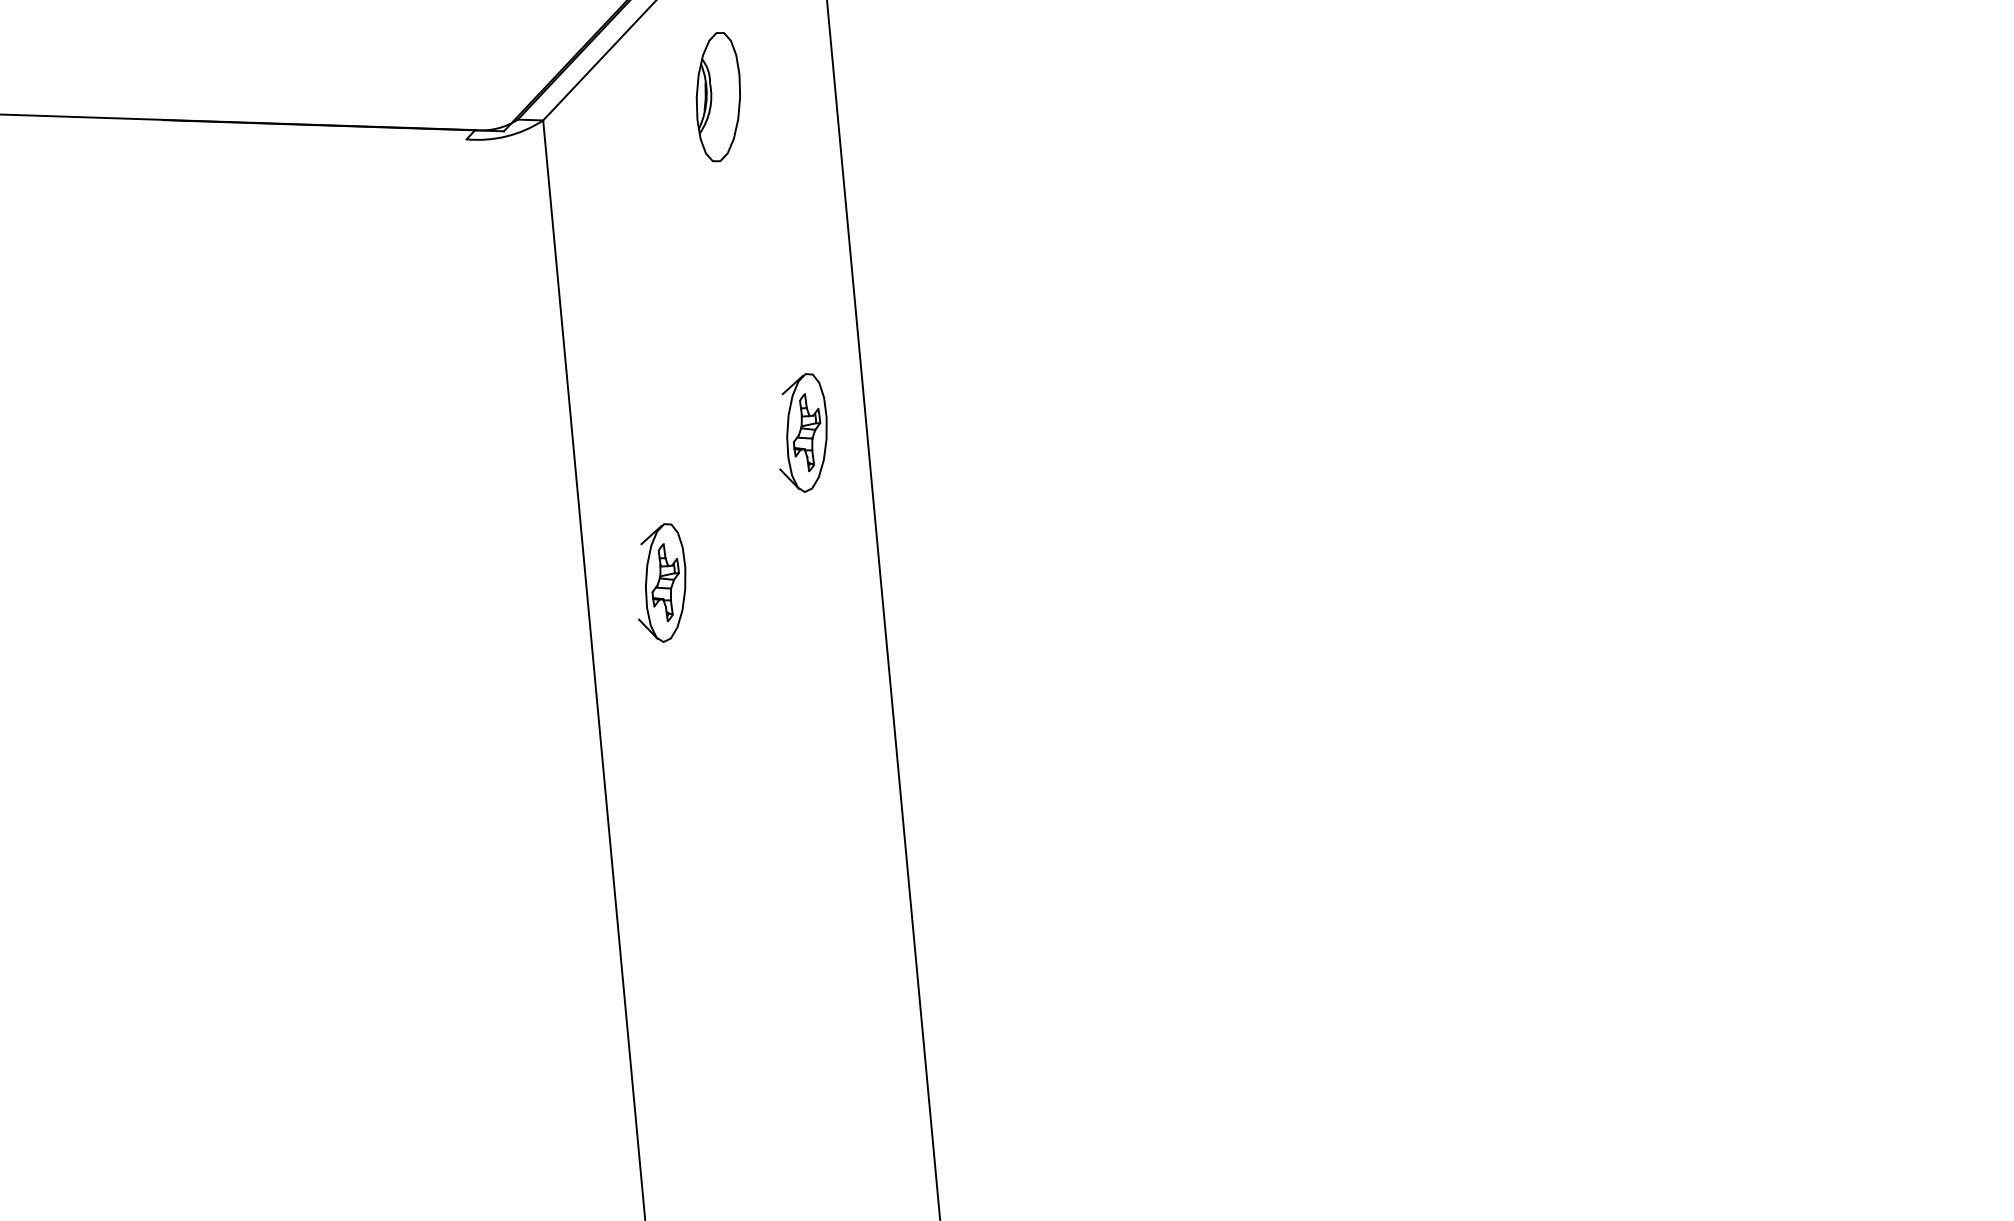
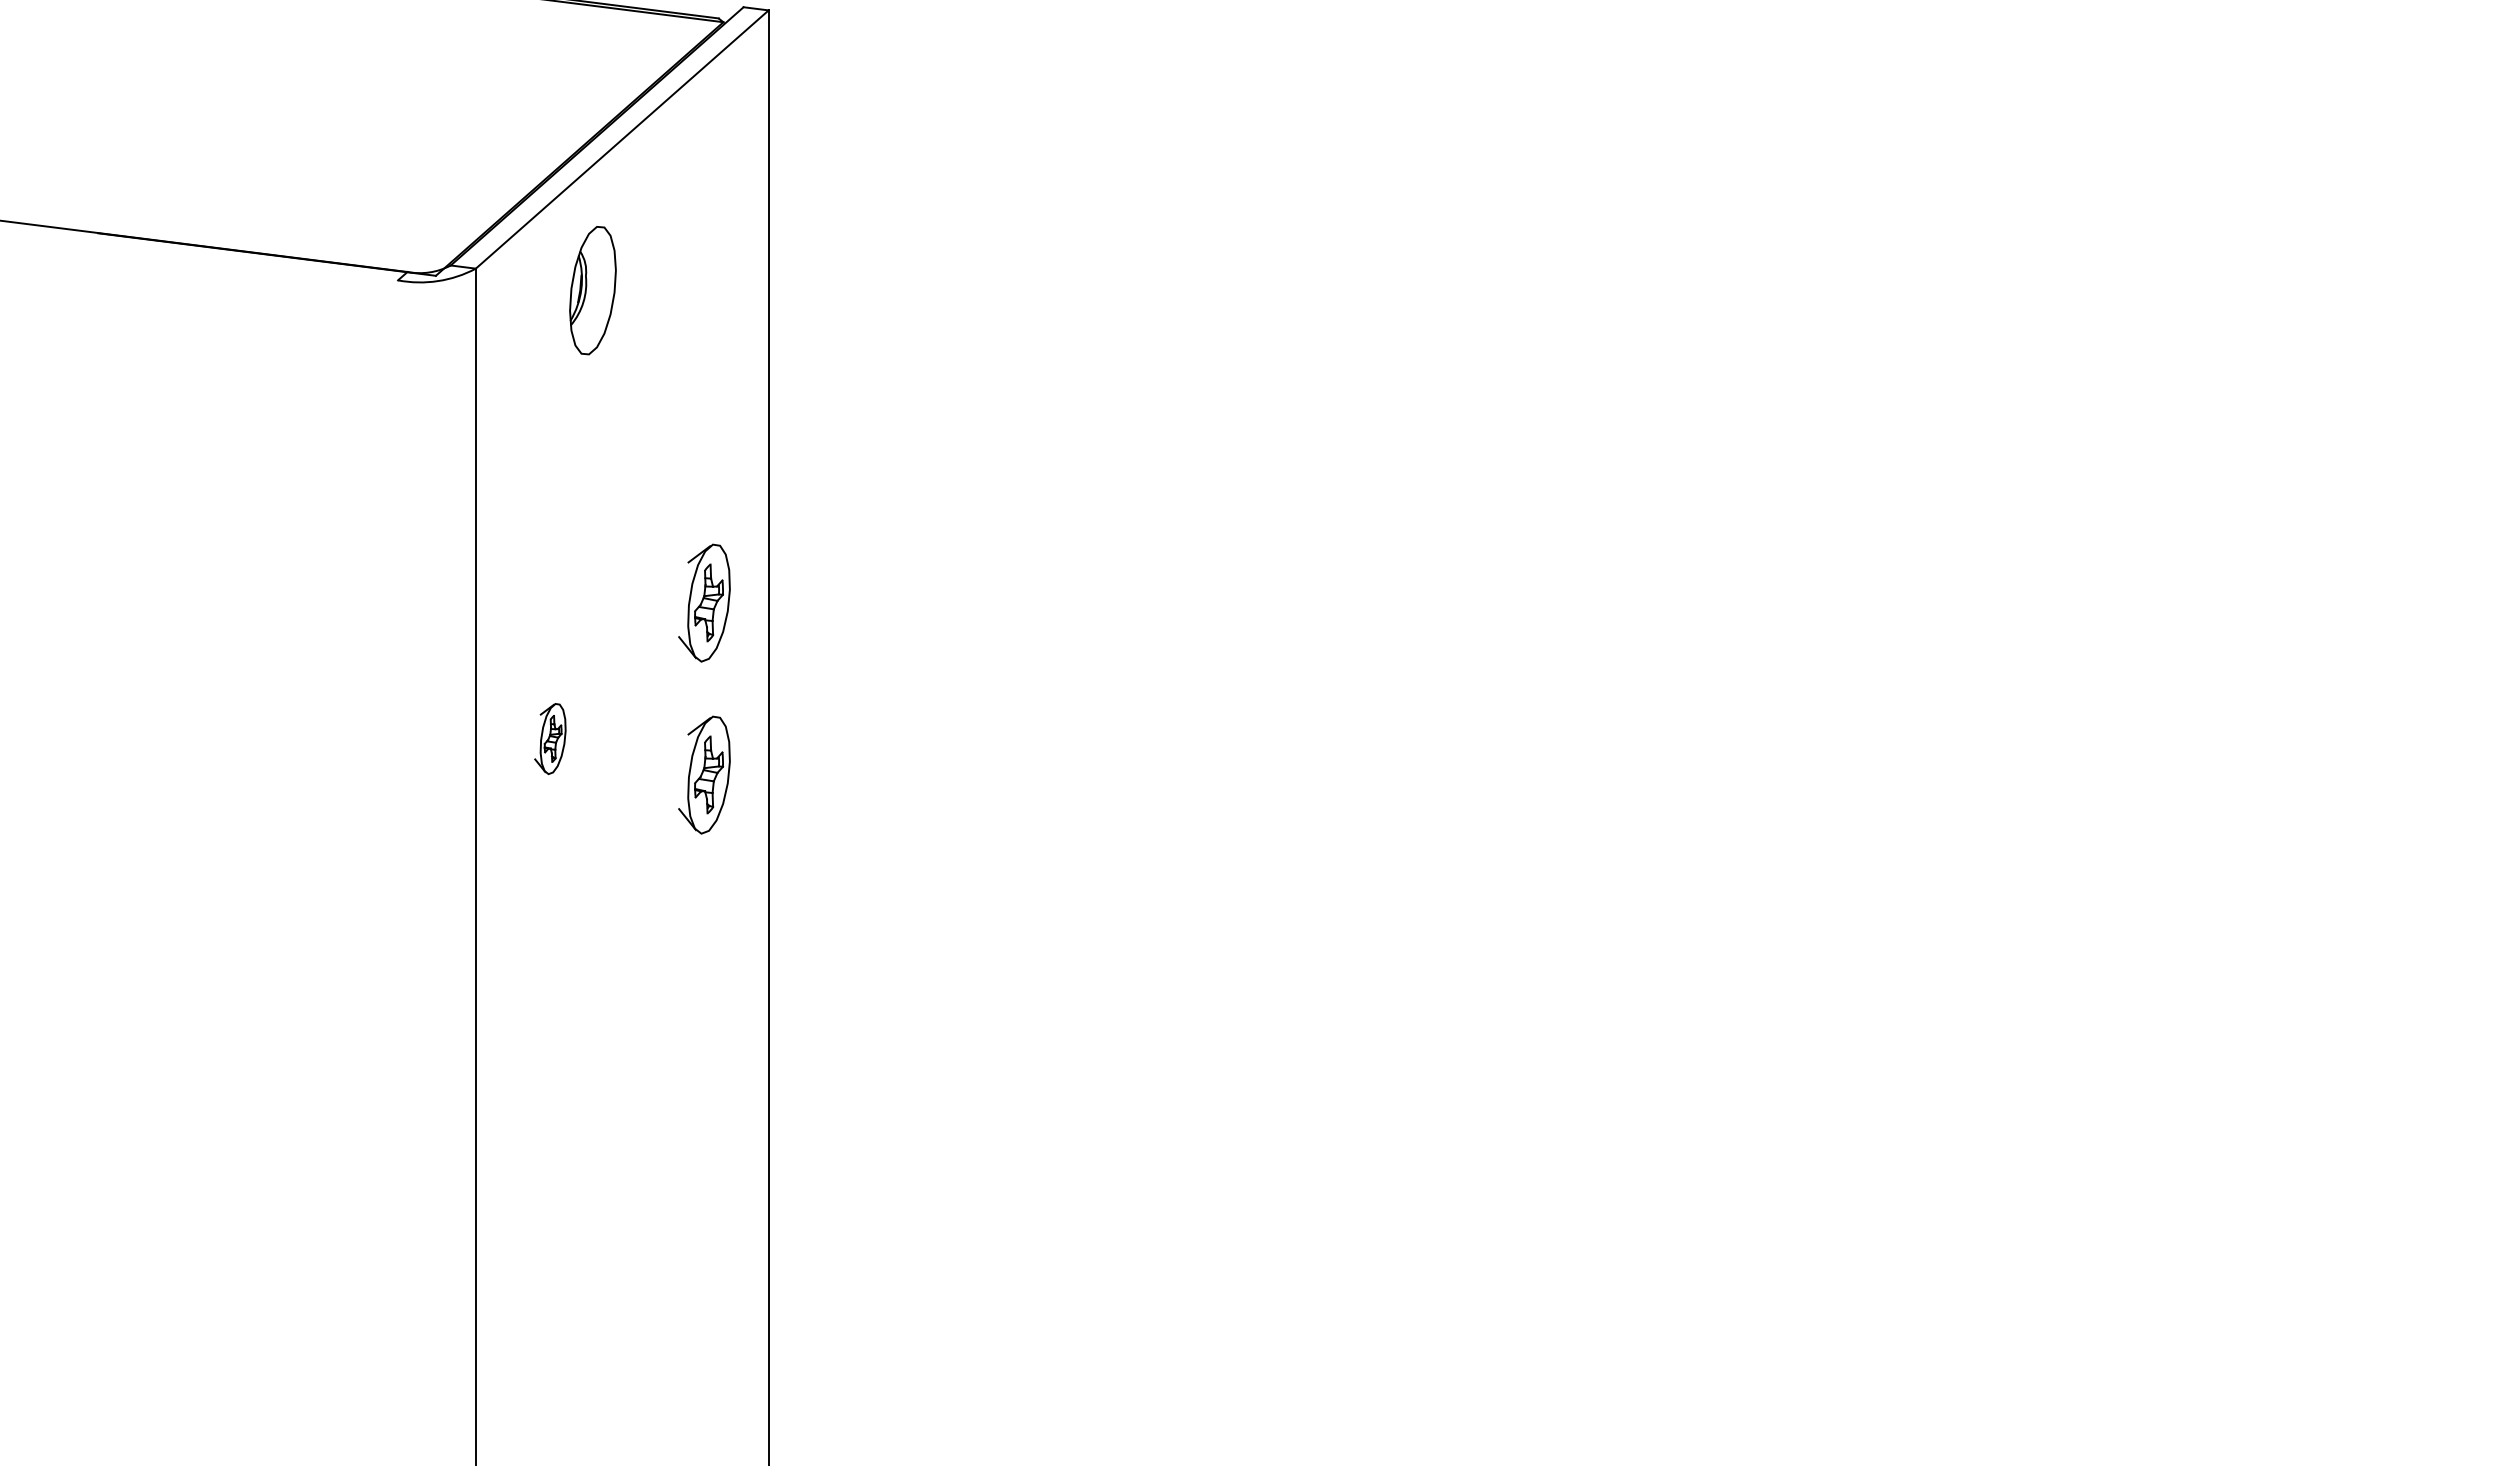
part: (717, 97) -> (592, 290), moved
part: (661, 582) -> (550, 738), size x0.6
part: (818, 604) -> (704, 774), added

